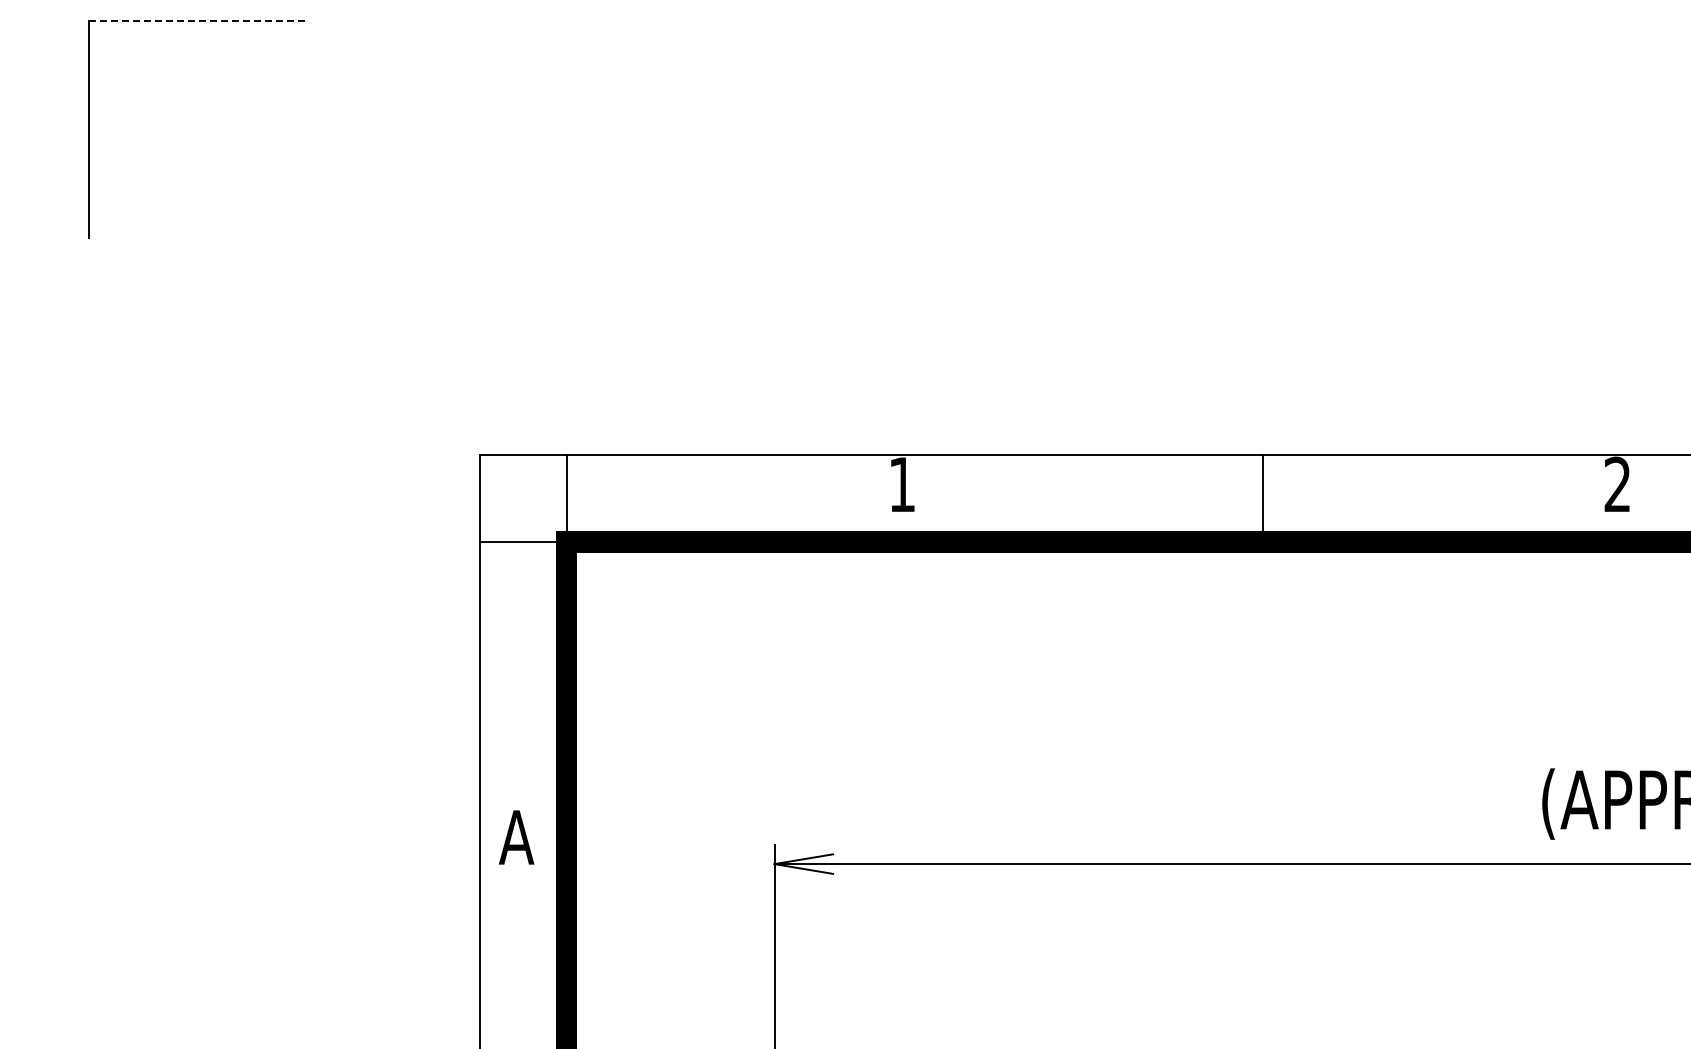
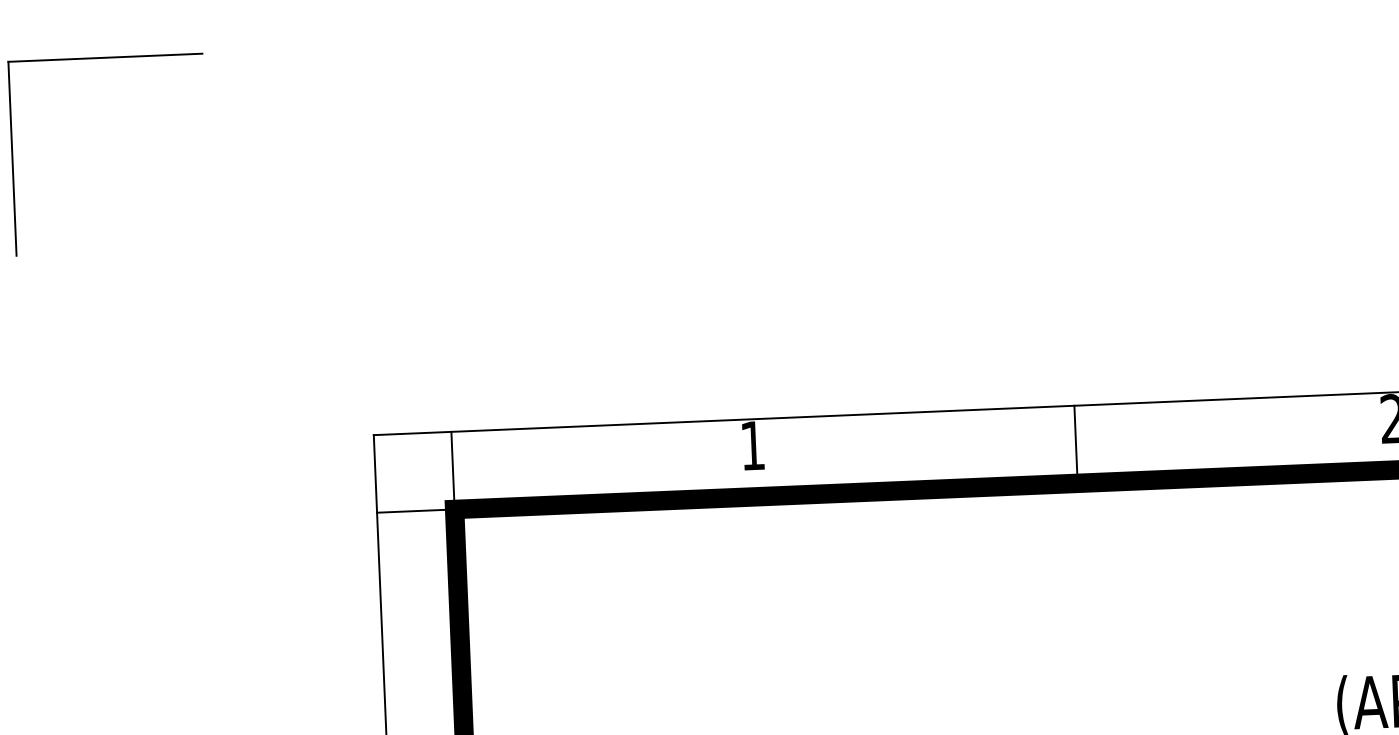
line: (198, 21) -> (106, 57), dashed -> solid

